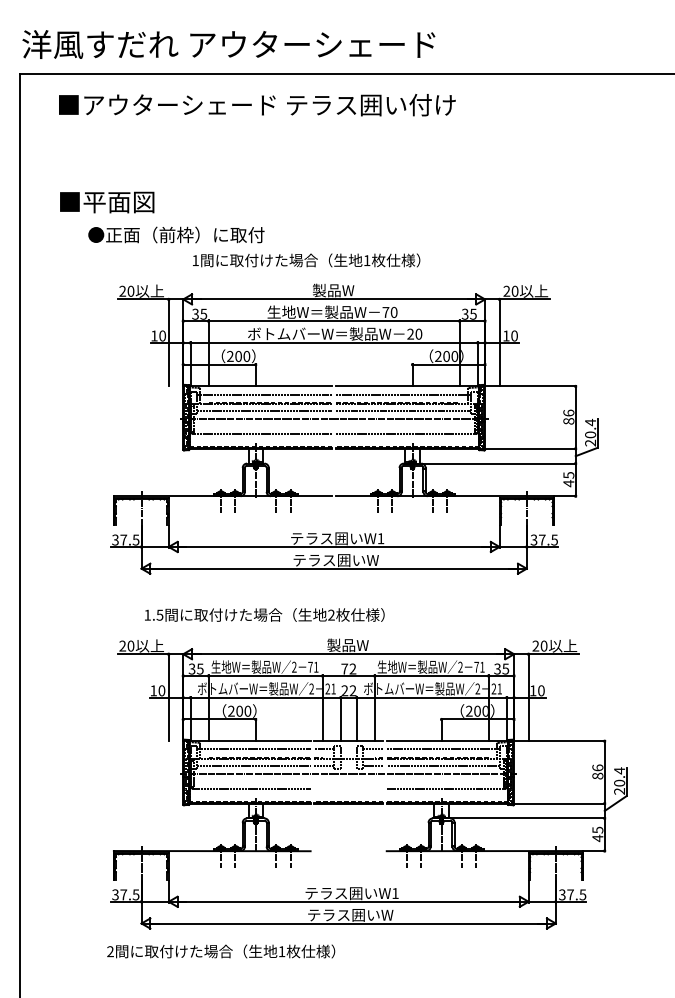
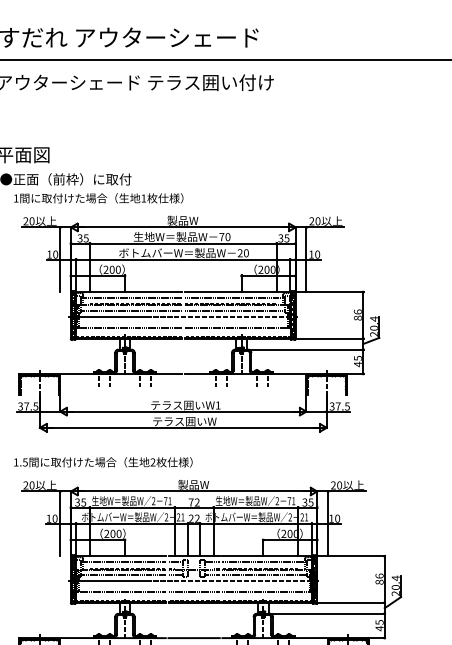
text: (306, 260) -> (98, 198), moved
text: (264, 614) -> (103, 461), moved
line: (348, 788) -> (193, 591), added
line: (348, 851) -> (193, 638), added

